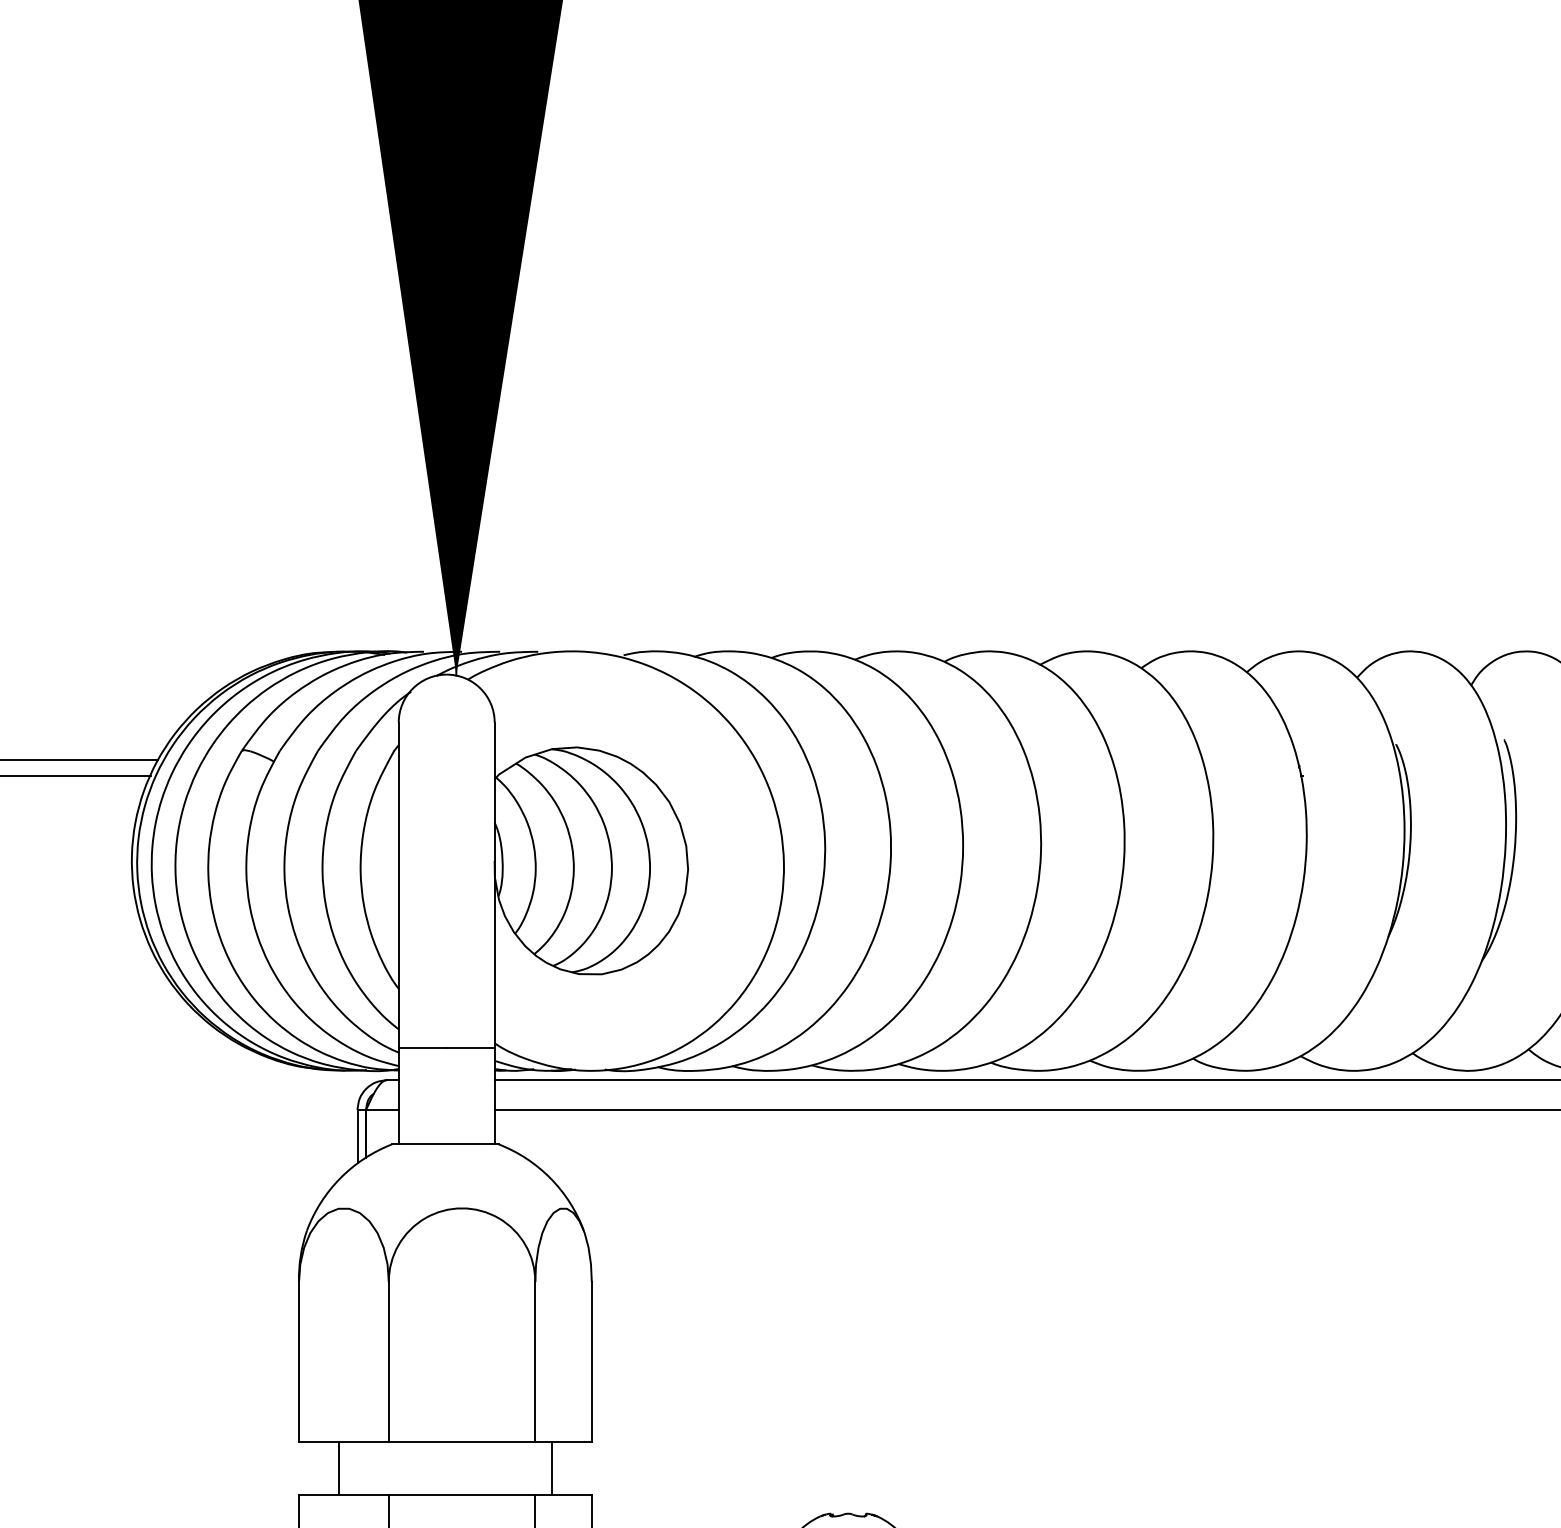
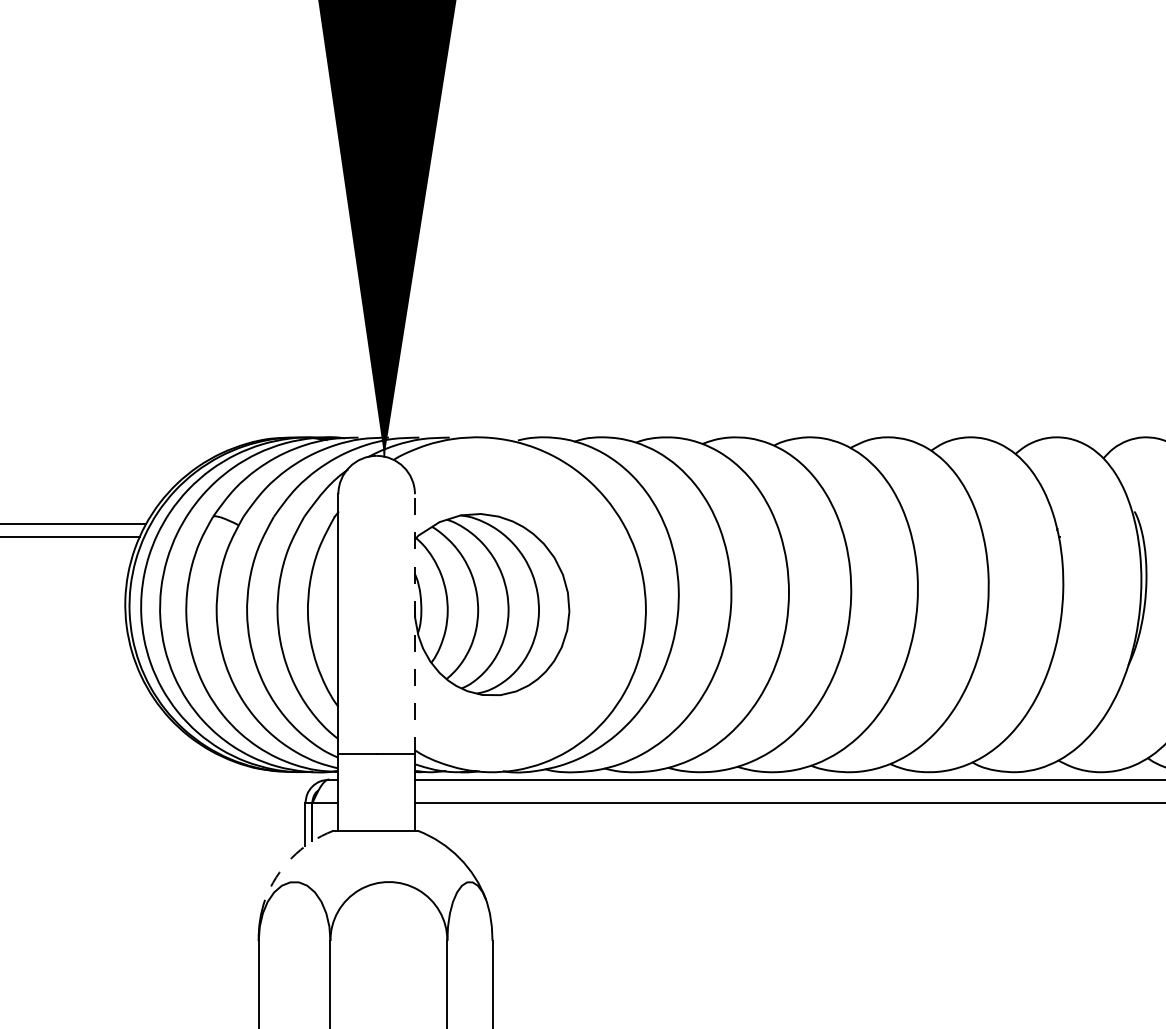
line: (494, 885) -> (414, 624), solid -> dashed
arc: (340, 1178) -> (291, 858), solid -> dashed

